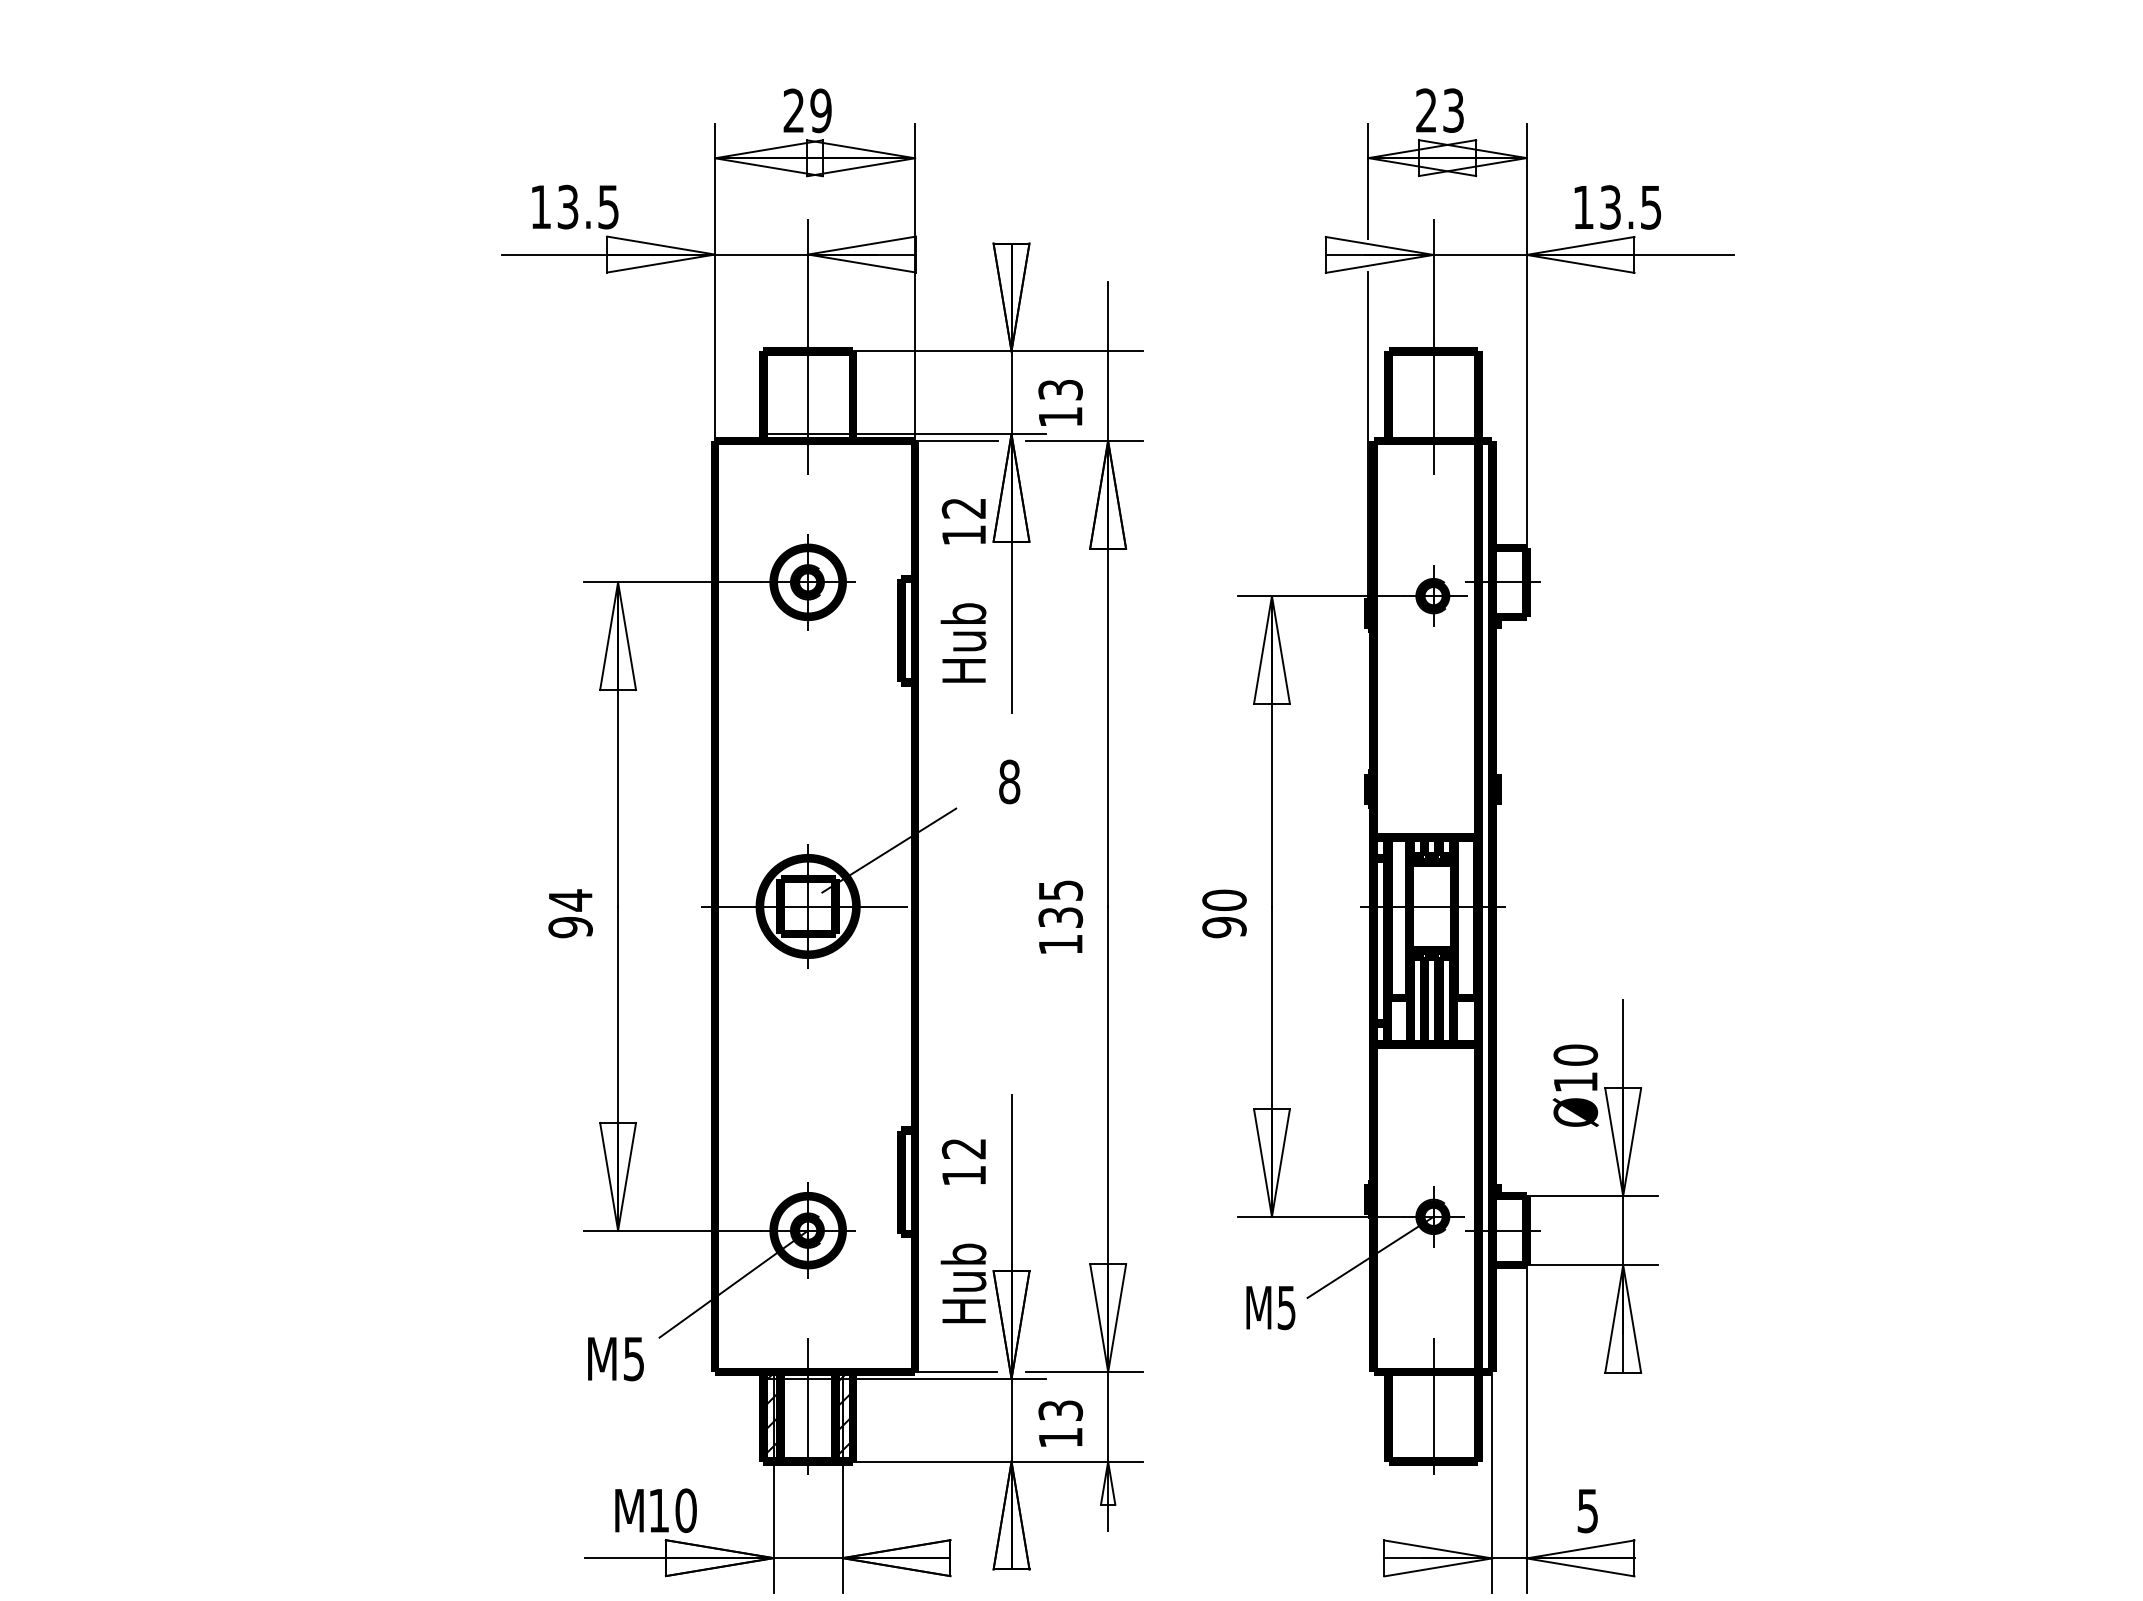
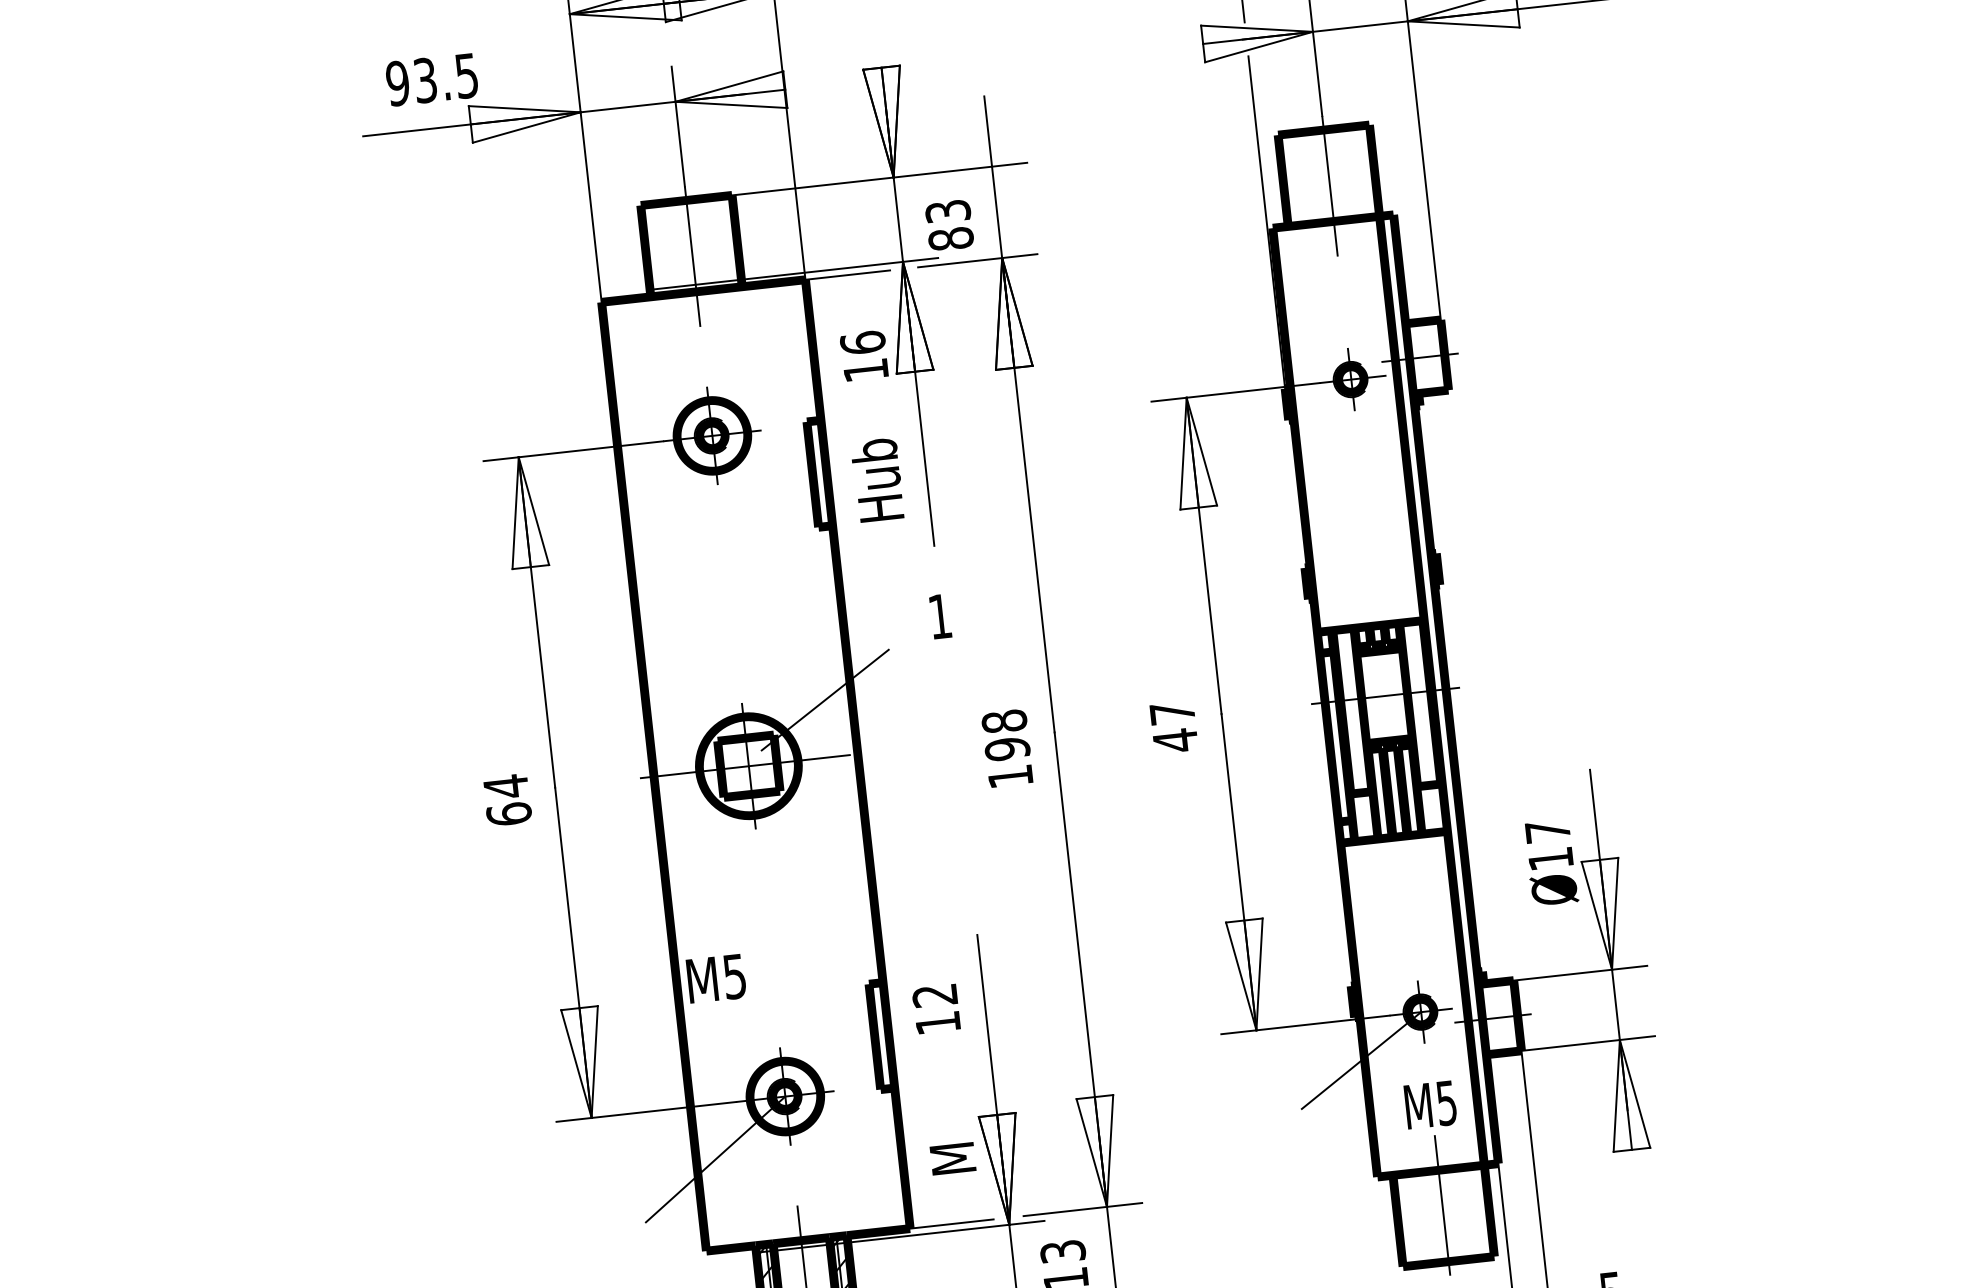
text: (540, 206) -> (397, 82), 13.5 -> 93.5
text: (1060, 416) -> (950, 238), 13 -> 83
text: (963, 507) -> (862, 342), 12 -> 16
text: (1009, 781) -> (939, 616), 8 -> 1
text: (1060, 904) -> (1005, 735), 135 -> 198
text: (1224, 913) -> (1173, 726), 90 -> 47
text: (570, 927) -> (509, 814), 94 -> 64
text: (1575, 1054) -> (1547, 830), Ø10 -> Ø17
text: (963, 1280) -> (949, 1129), Hub -> M
text: (1270, 1308) -> (1430, 1105), moved
text: (615, 1359) -> (716, 979), moved

